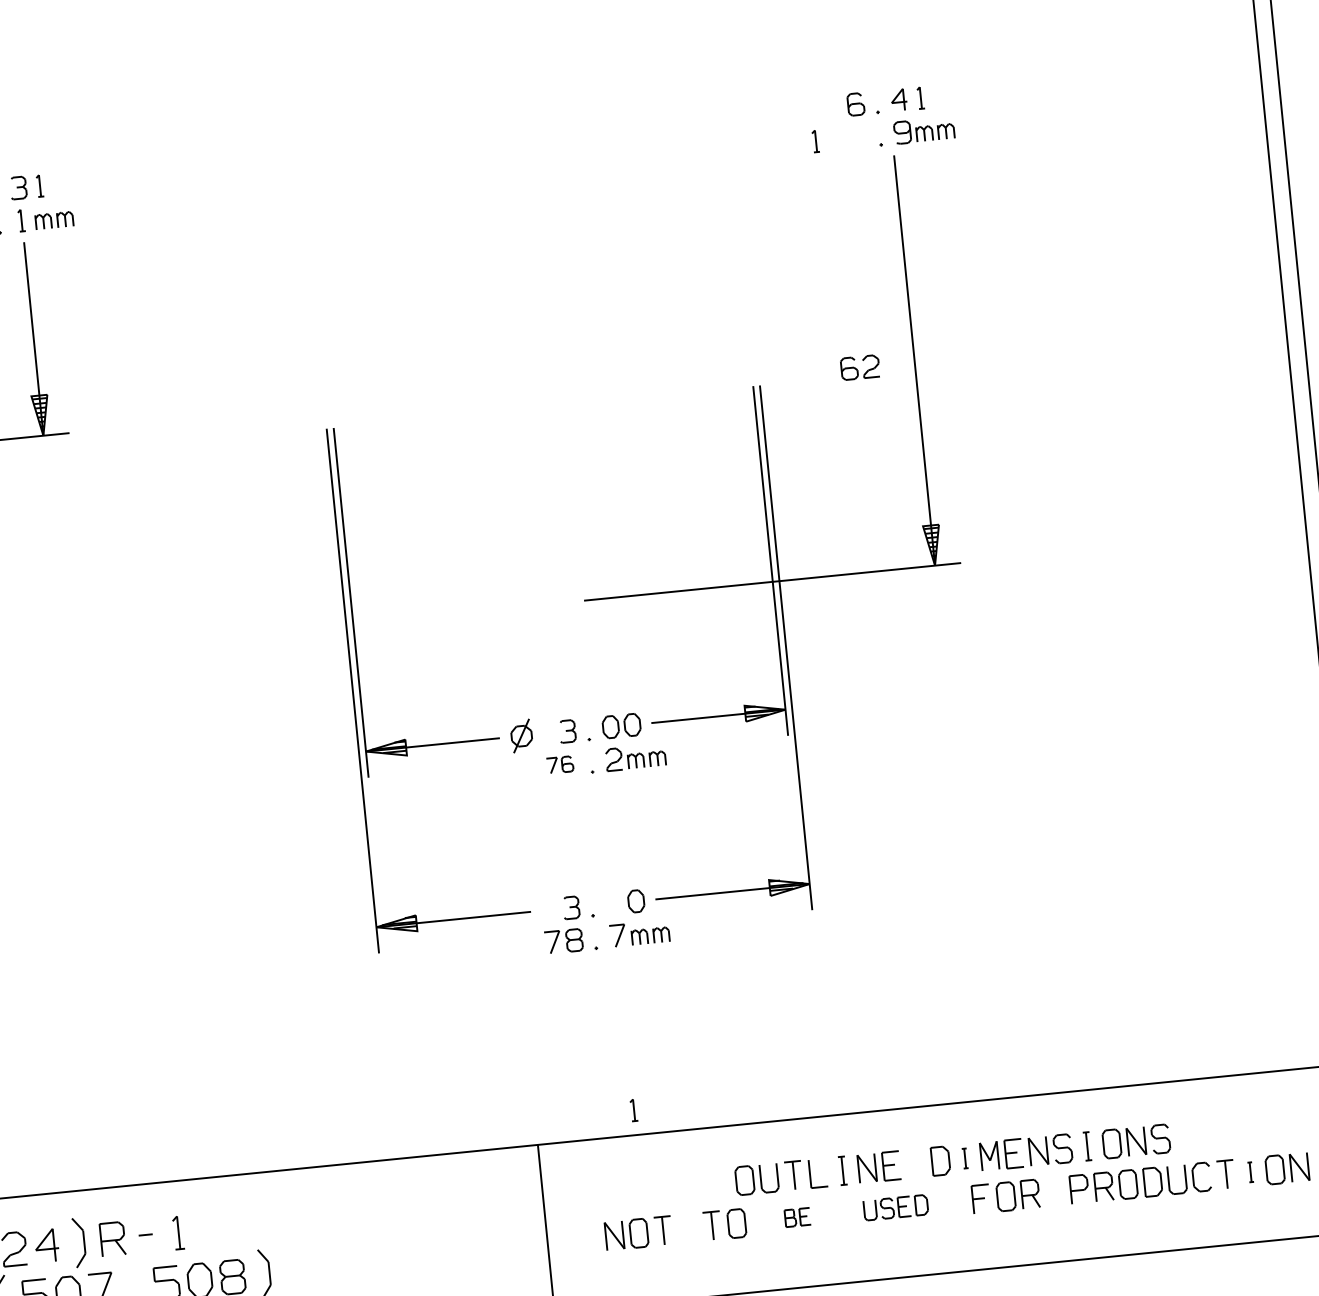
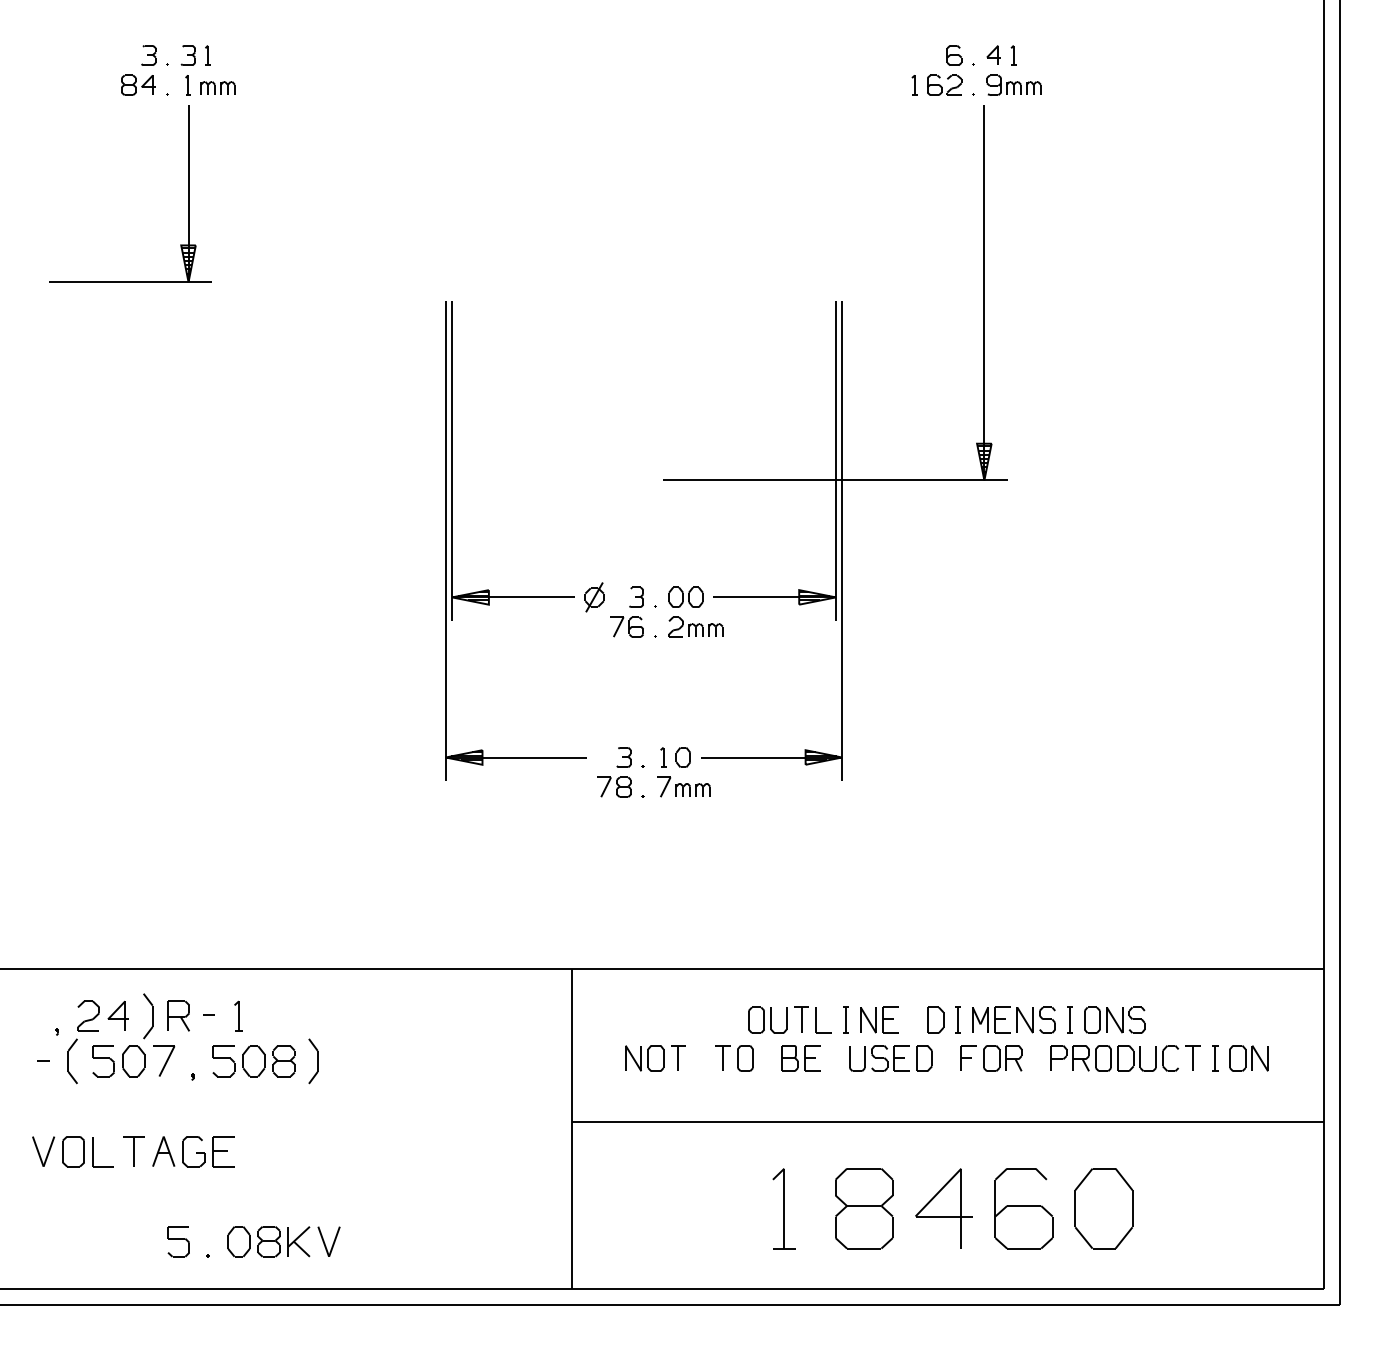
part: (860, 366) -> (944, 84), moved
part: (559, 764) -> (626, 626), size x1.43
part: (634, 1110) -> (663, 757), moved
part: (964, 1157) -> (957, 1019), size x1.43
part: (1250, 1172) -> (1215, 1058), size x1.43
part: (895, 1207) -> (890, 1058), size x1.43
part: (797, 1217) -> (800, 1058), size x1.67

